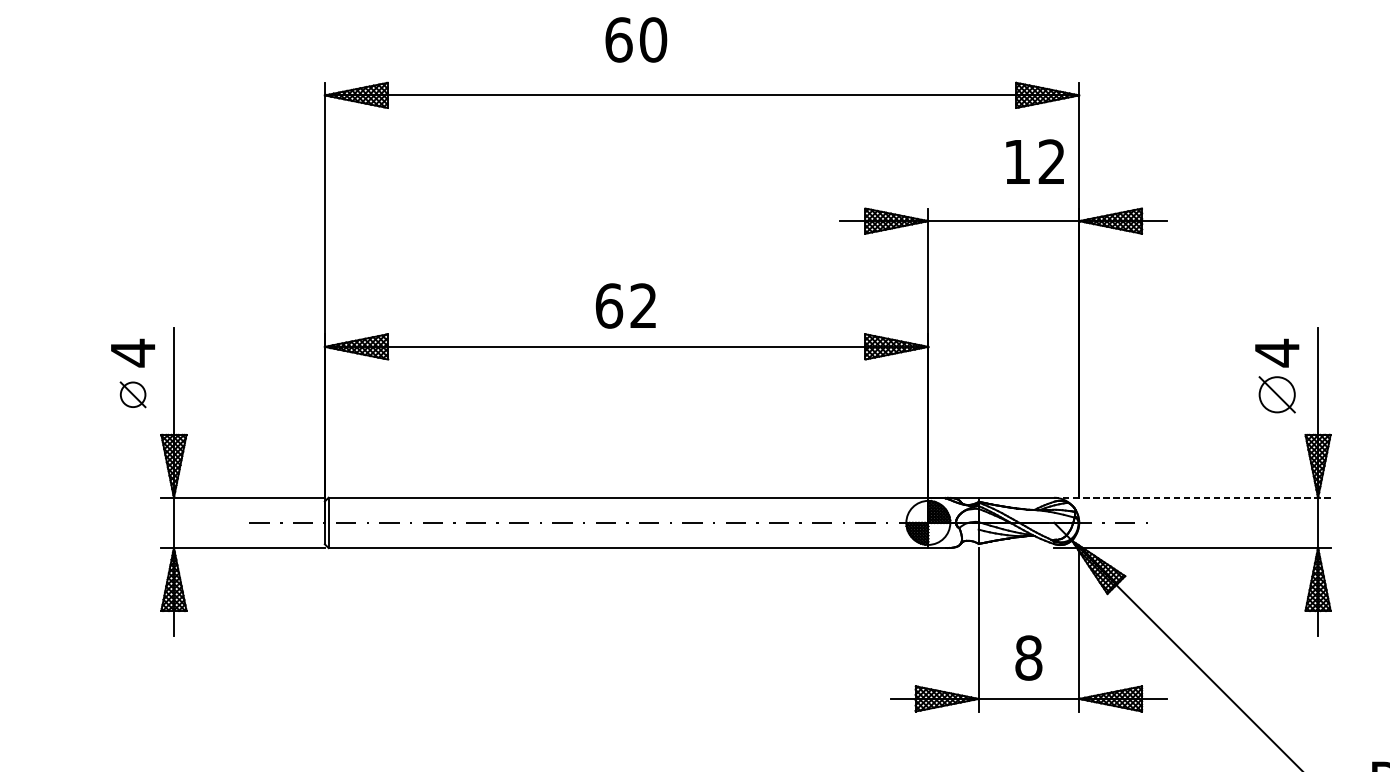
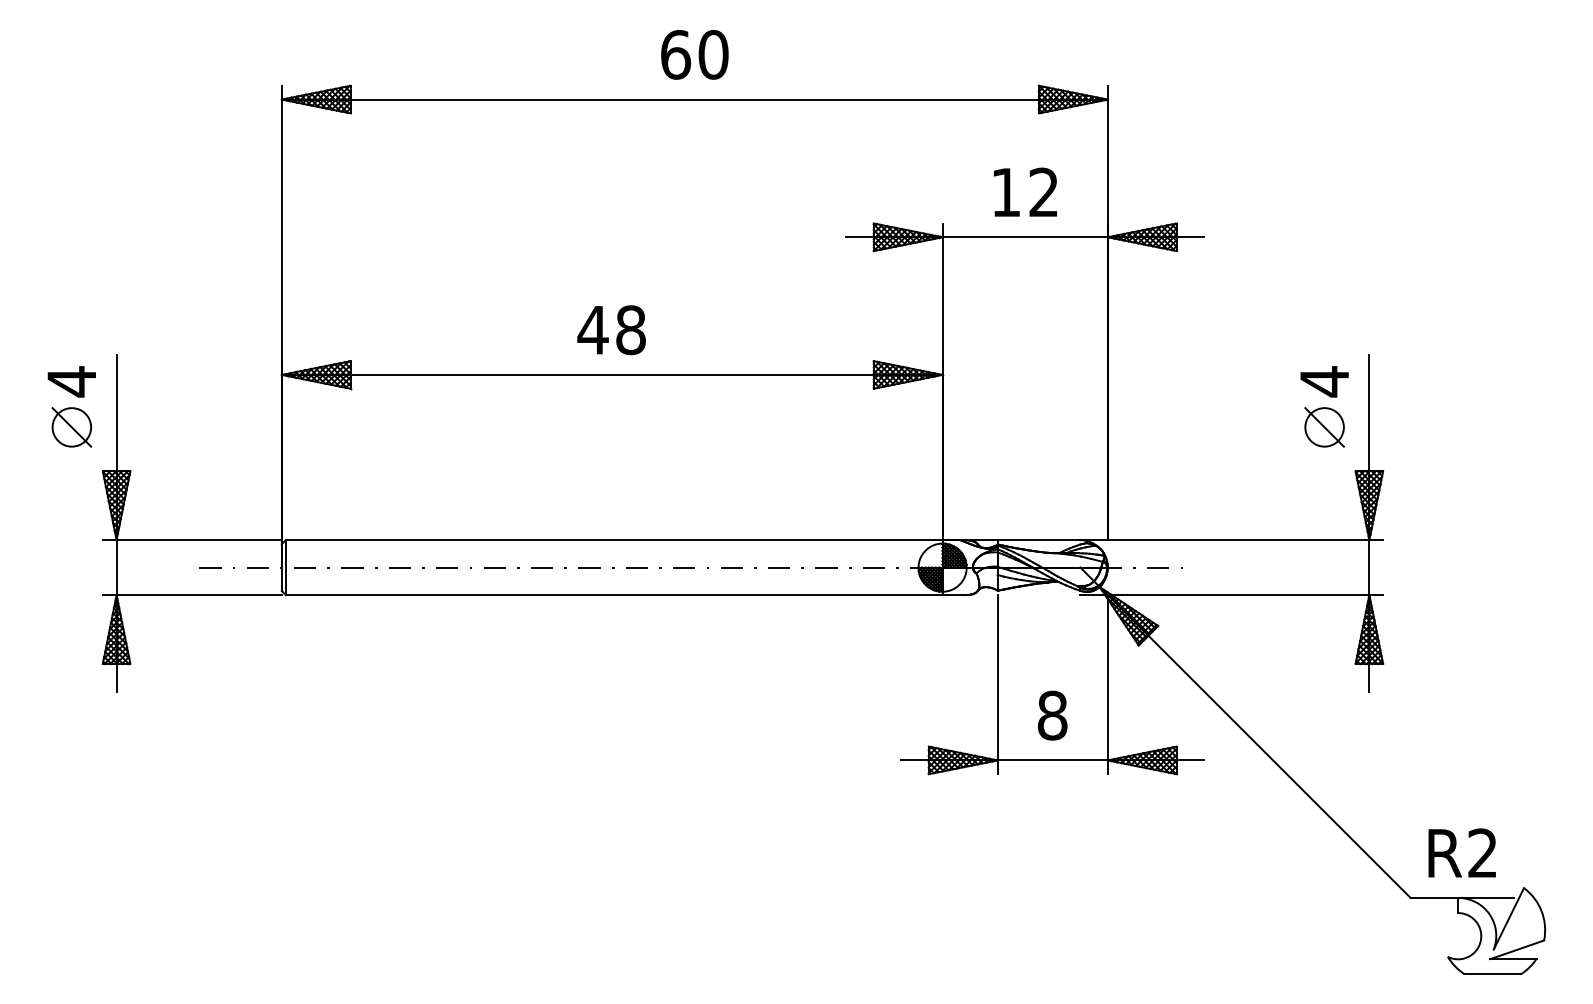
text: (635, 39) -> (694, 54), moved
text: (1035, 161) -> (1025, 191), moved
text: (625, 306) -> (611, 330), 62 -> 48
part: (132, 394) -> (71, 427), size x1.43
line: (1192, 498) -> (1231, 540), dashed -> solid

